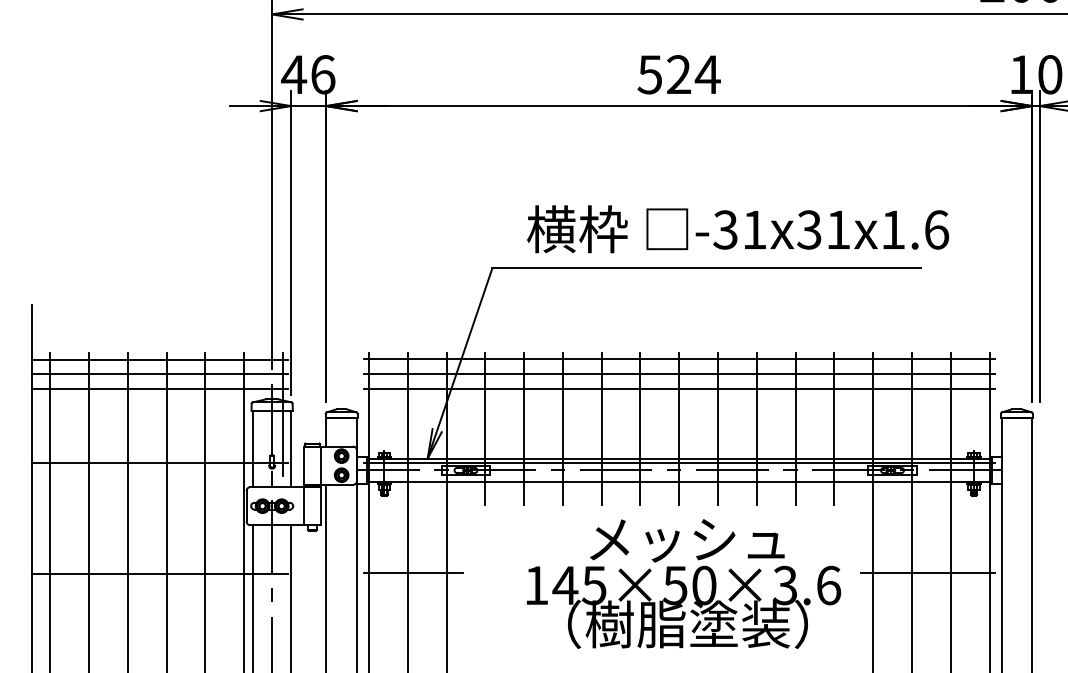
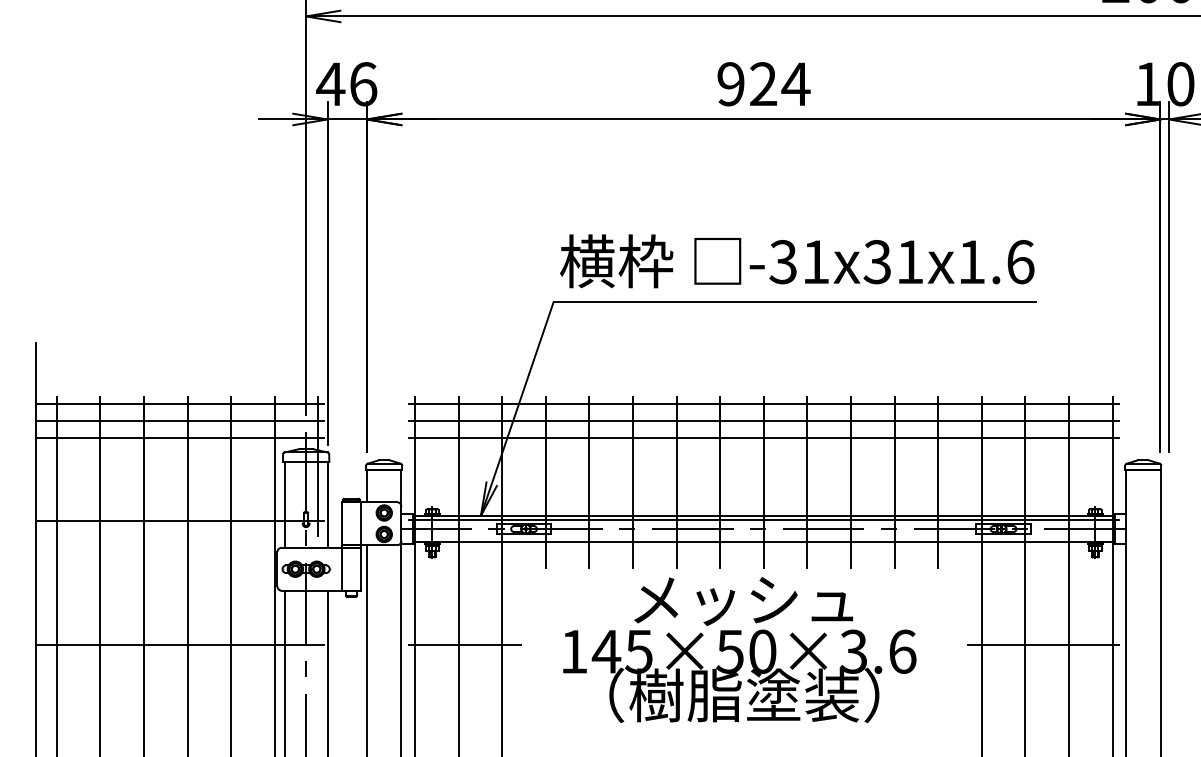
text: (649, 74) -> (730, 83), 524 -> 924
text: (737, 229) -> (796, 261), moved
text: (684, 583) -> (740, 649), moved

